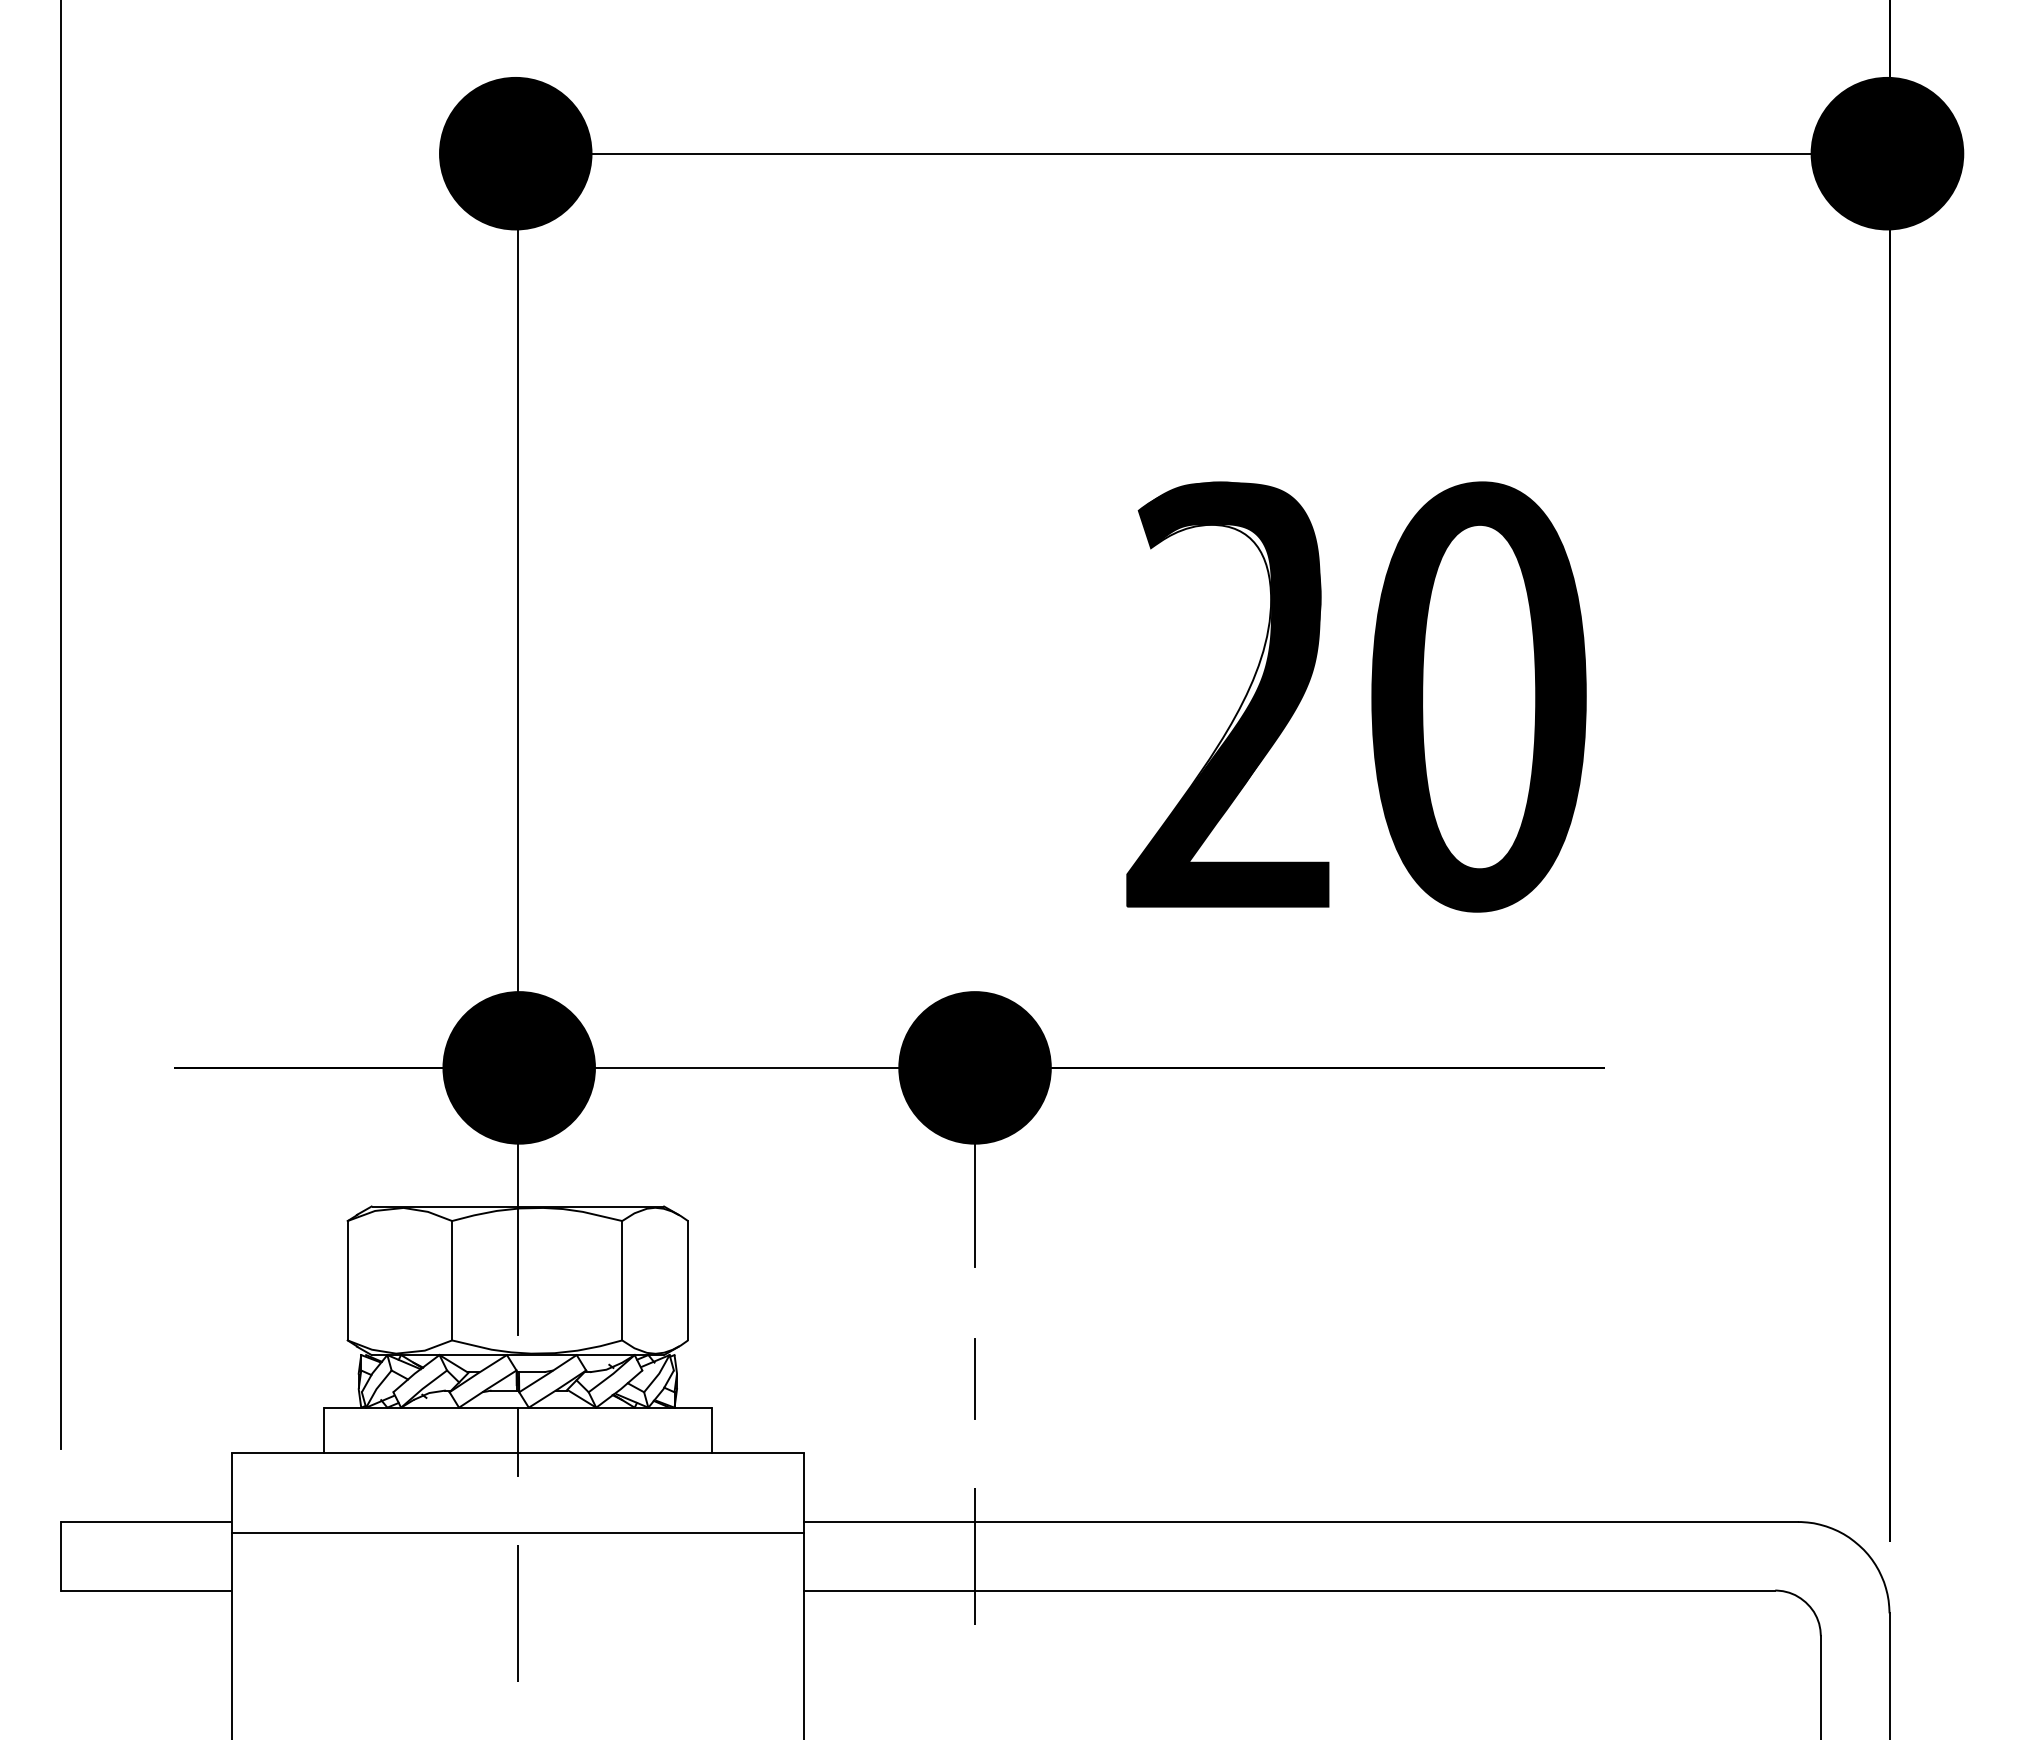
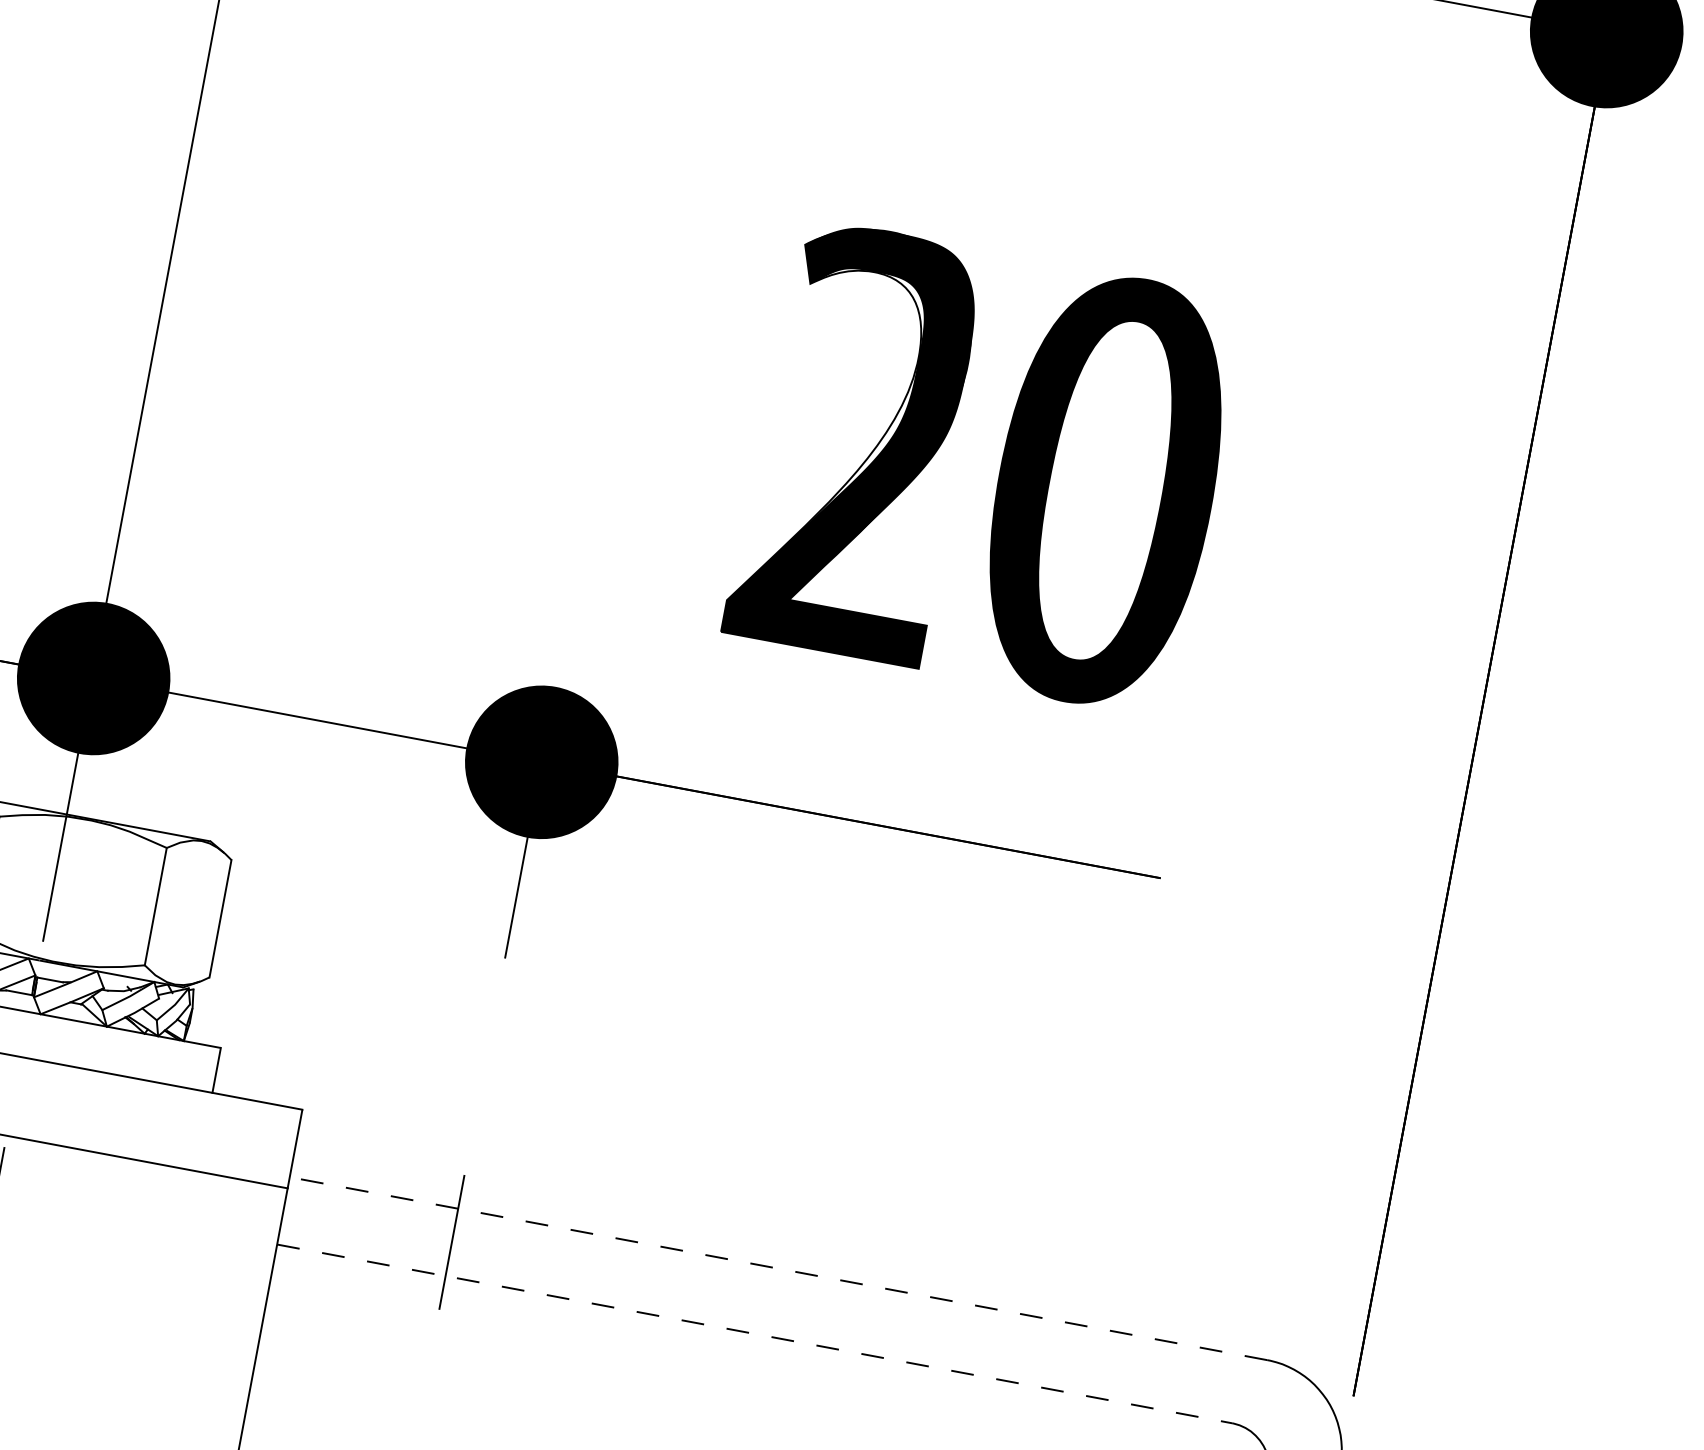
line: (975, 1379) -> (484, 1068), removed
line: (517, 1441) -> (23, 1045), removed
line: (1300, 1522) -> (778, 1269), solid -> dashed
line: (1289, 1590) -> (754, 1333), solid -> dashed

